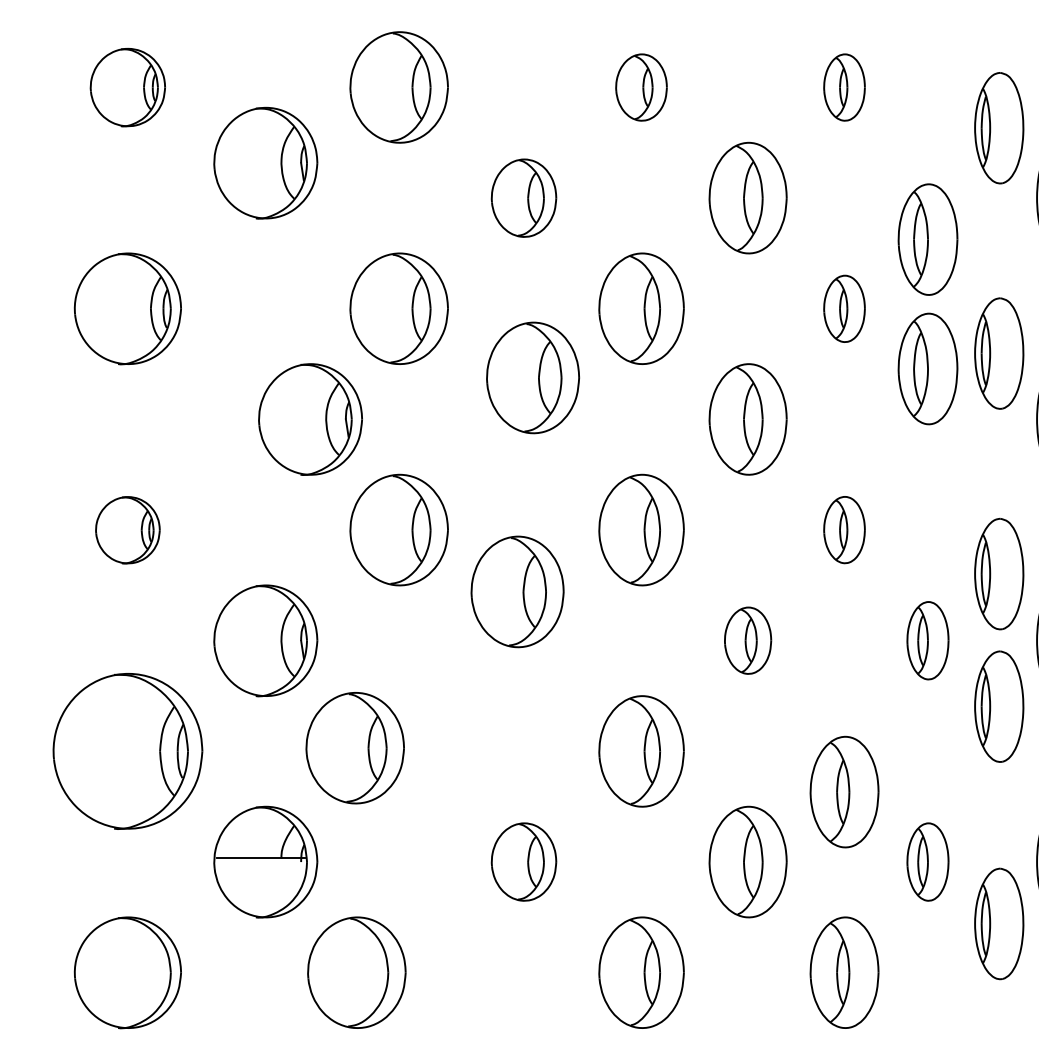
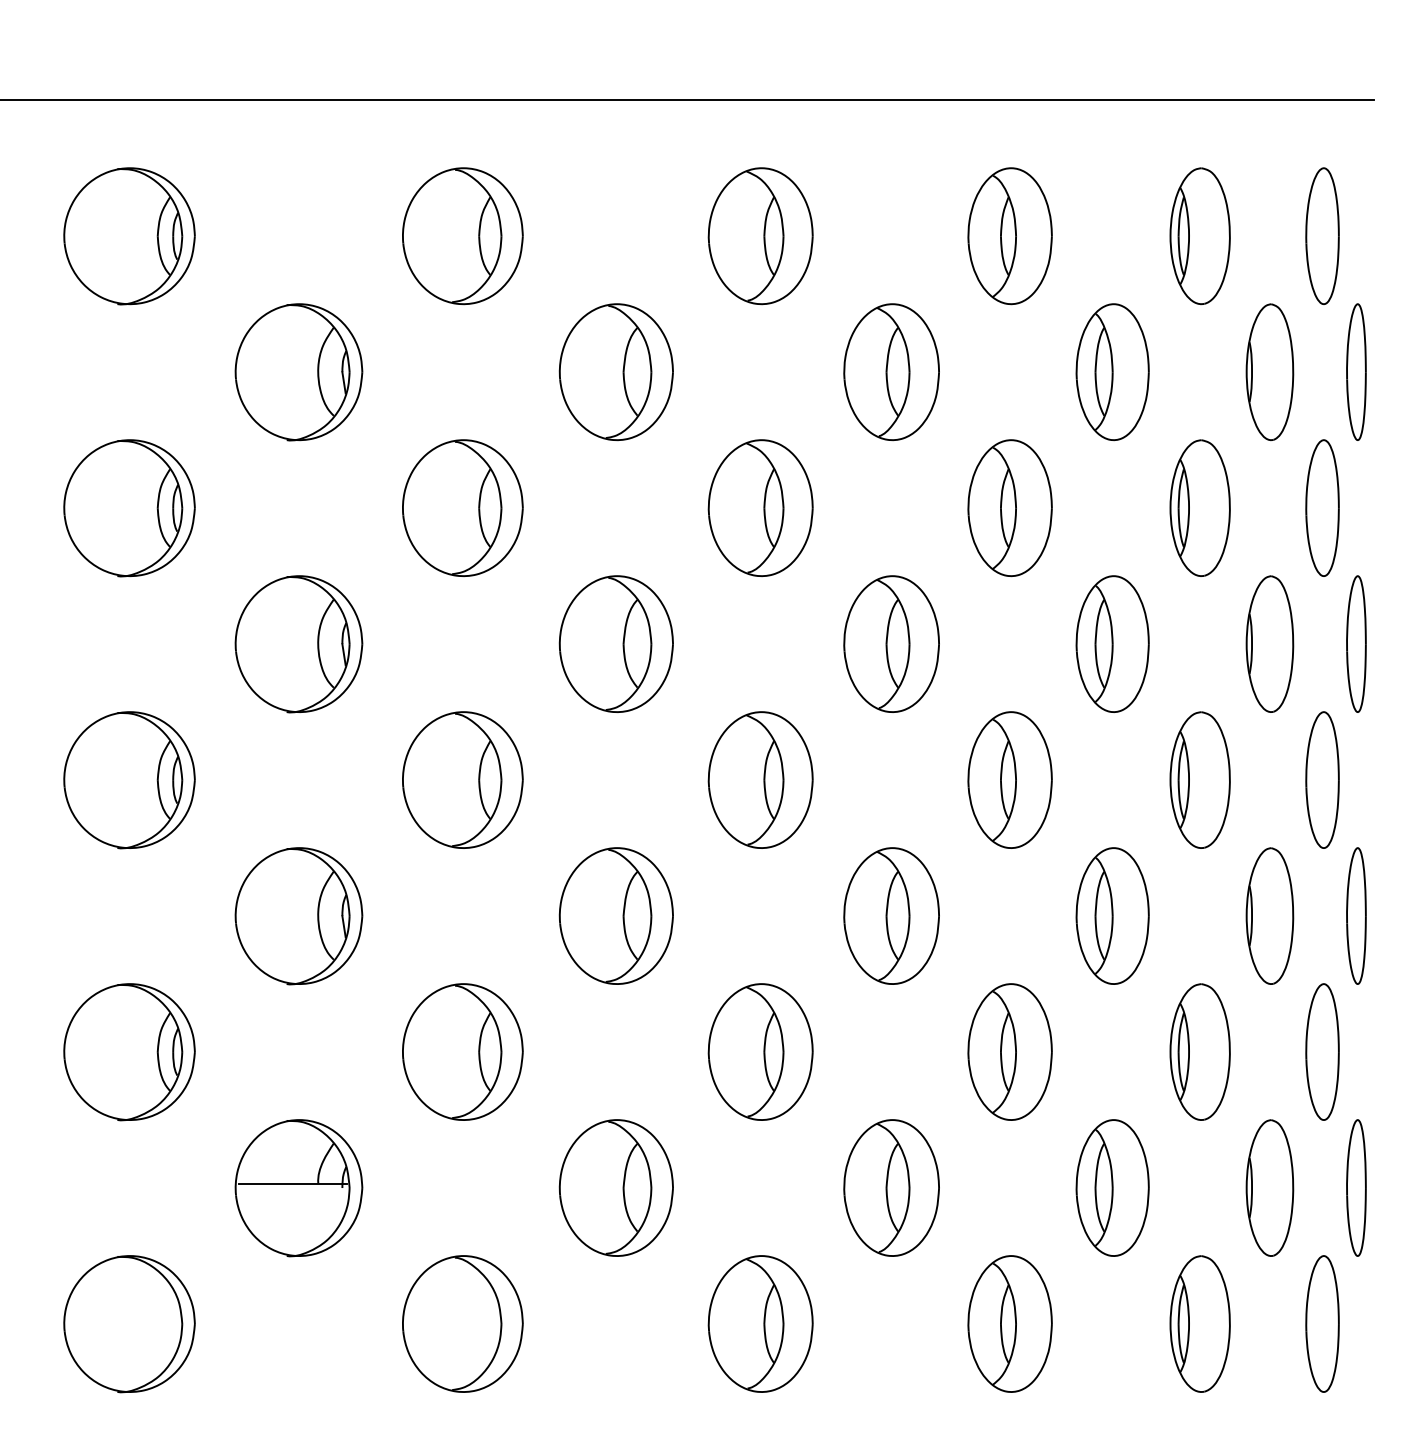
part: (127, 87) -> (129, 236), size x1.43
part: (641, 87) -> (760, 236), size x1.67
part: (844, 87) -> (1009, 236), size x1.67
part: (998, 128) -> (1199, 236), moved
part: (265, 163) -> (298, 372), moved
part: (523, 198) -> (615, 372), size x1.43
part: (927, 239) -> (1112, 372), moved
part: (844, 309) -> (1009, 508), size x1.67
part: (998, 353) -> (1199, 507), moved
part: (927, 368) -> (1112, 643), moved
part: (532, 377) -> (615, 643), moved
part: (310, 419) -> (298, 644), moved
part: (844, 529) -> (1009, 779), size x1.67
part: (127, 530) -> (129, 780), size x1.67
part: (998, 573) -> (1199, 779), moved
part: (516, 591) -> (615, 915), moved
part: (748, 640) -> (891, 915), size x1.67
part: (927, 640) -> (1112, 915), size x1.43
part: (998, 706) -> (1199, 1051), moved
part: (354, 747) -> (462, 1051), moved
part: (127, 751) -> (129, 1052), size x0.71
part: (844, 791) -> (1009, 1051), moved
part: (523, 861) -> (615, 1187), size x1.43
part: (927, 861) -> (1112, 1187), size x1.43
part: (998, 923) -> (1199, 1323), moved
part: (356, 972) -> (462, 1323), moved

